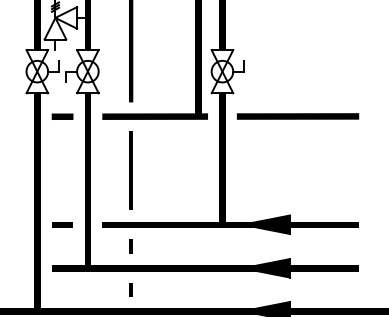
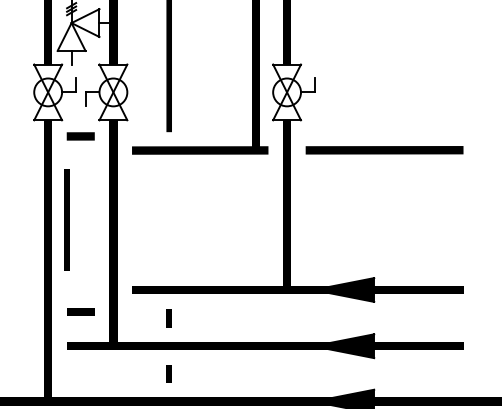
line: (62, 116) -> (80, 136), moved
line: (130, 170) -> (66, 219), moved
line: (62, 224) -> (80, 311), moved

